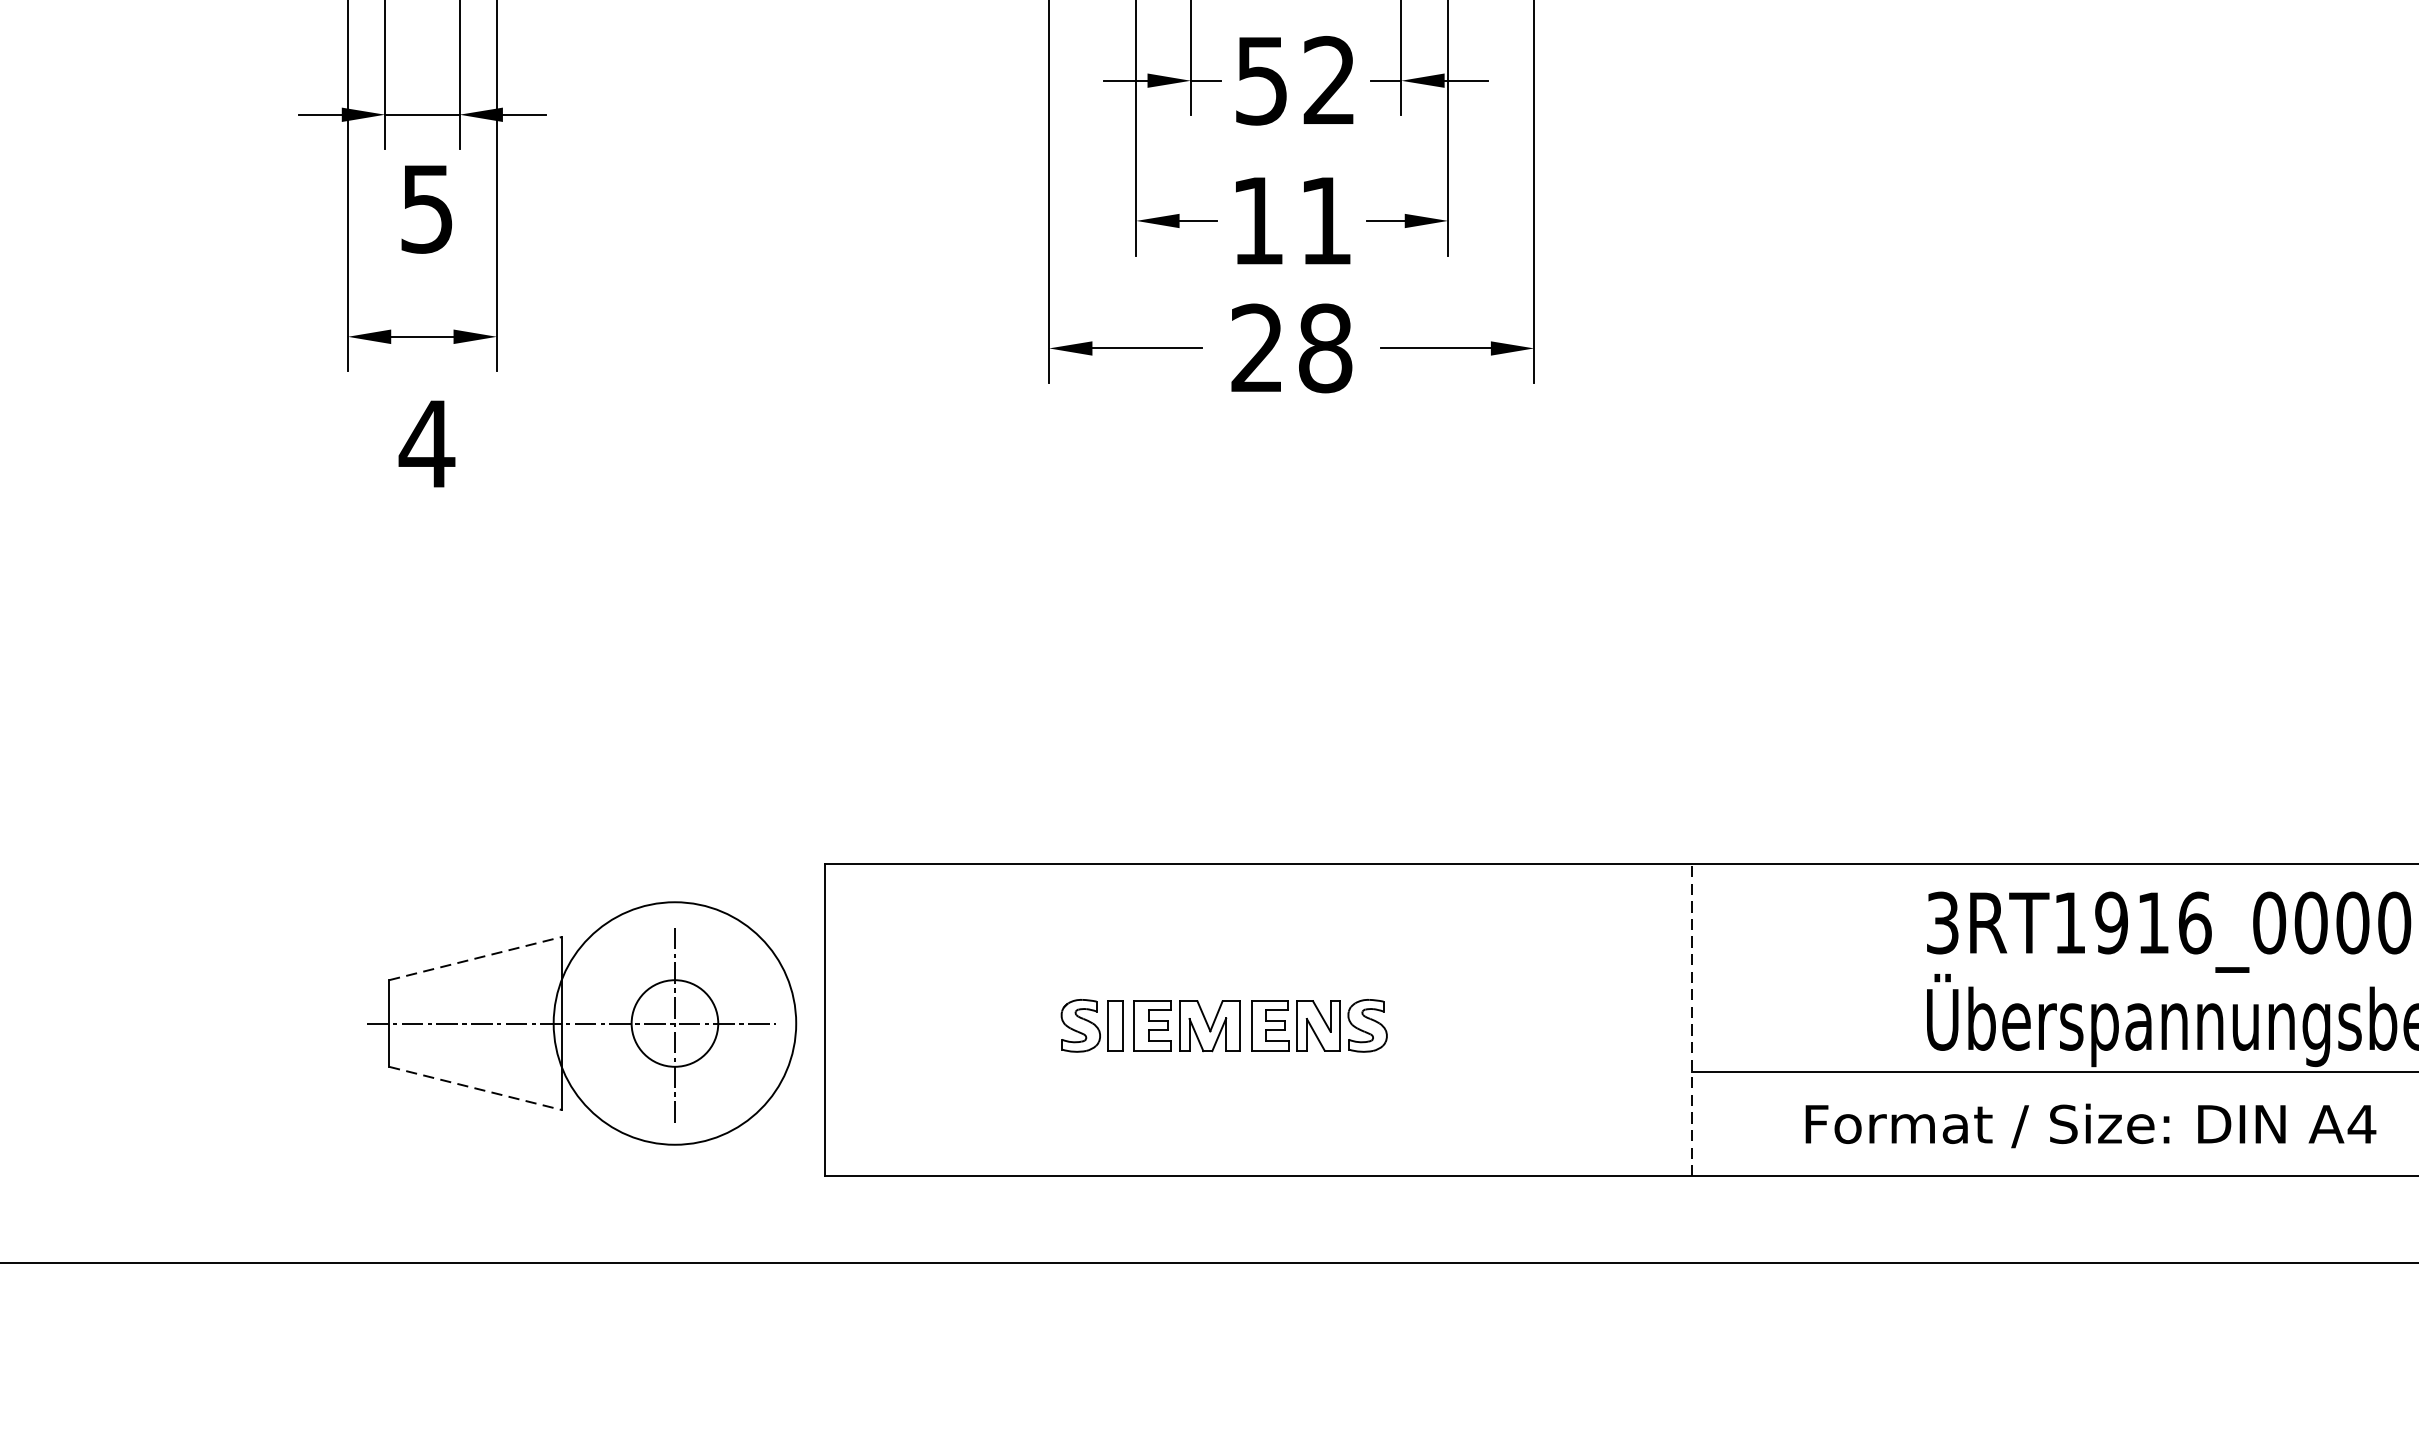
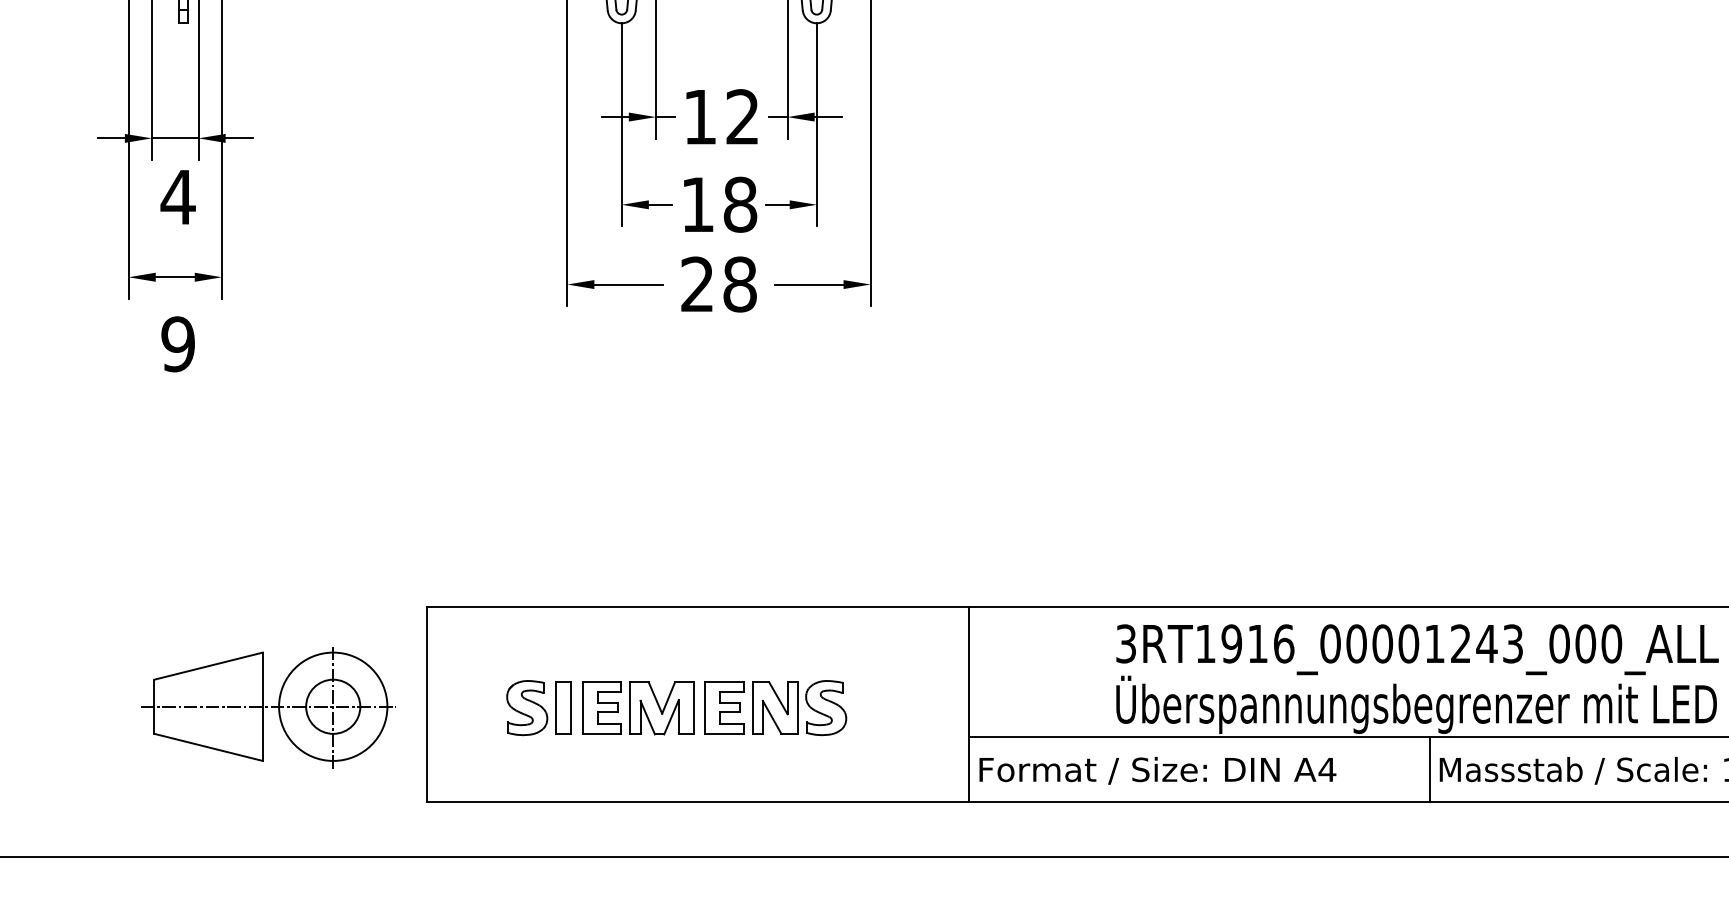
text: (1260, 81) -> (699, 117), 52 -> 12
text: (425, 209) -> (177, 197), 5 -> 4
text: (1326, 220) -> (740, 204), 11 -> 18
text: (425, 444) -> (177, 344), 4 -> 9
line: (475, 959) -> (208, 666), dashed -> solid
line: (1692, 1019) -> (969, 704), dashed -> solid
circle: (675, 1023) -> (333, 706), size x0.71
part: (1223, 1026) -> (676, 708), size x1.67
line: (475, 1088) -> (208, 747), dashed -> solid
text: (2090, 1125) -> (1157, 770), moved

